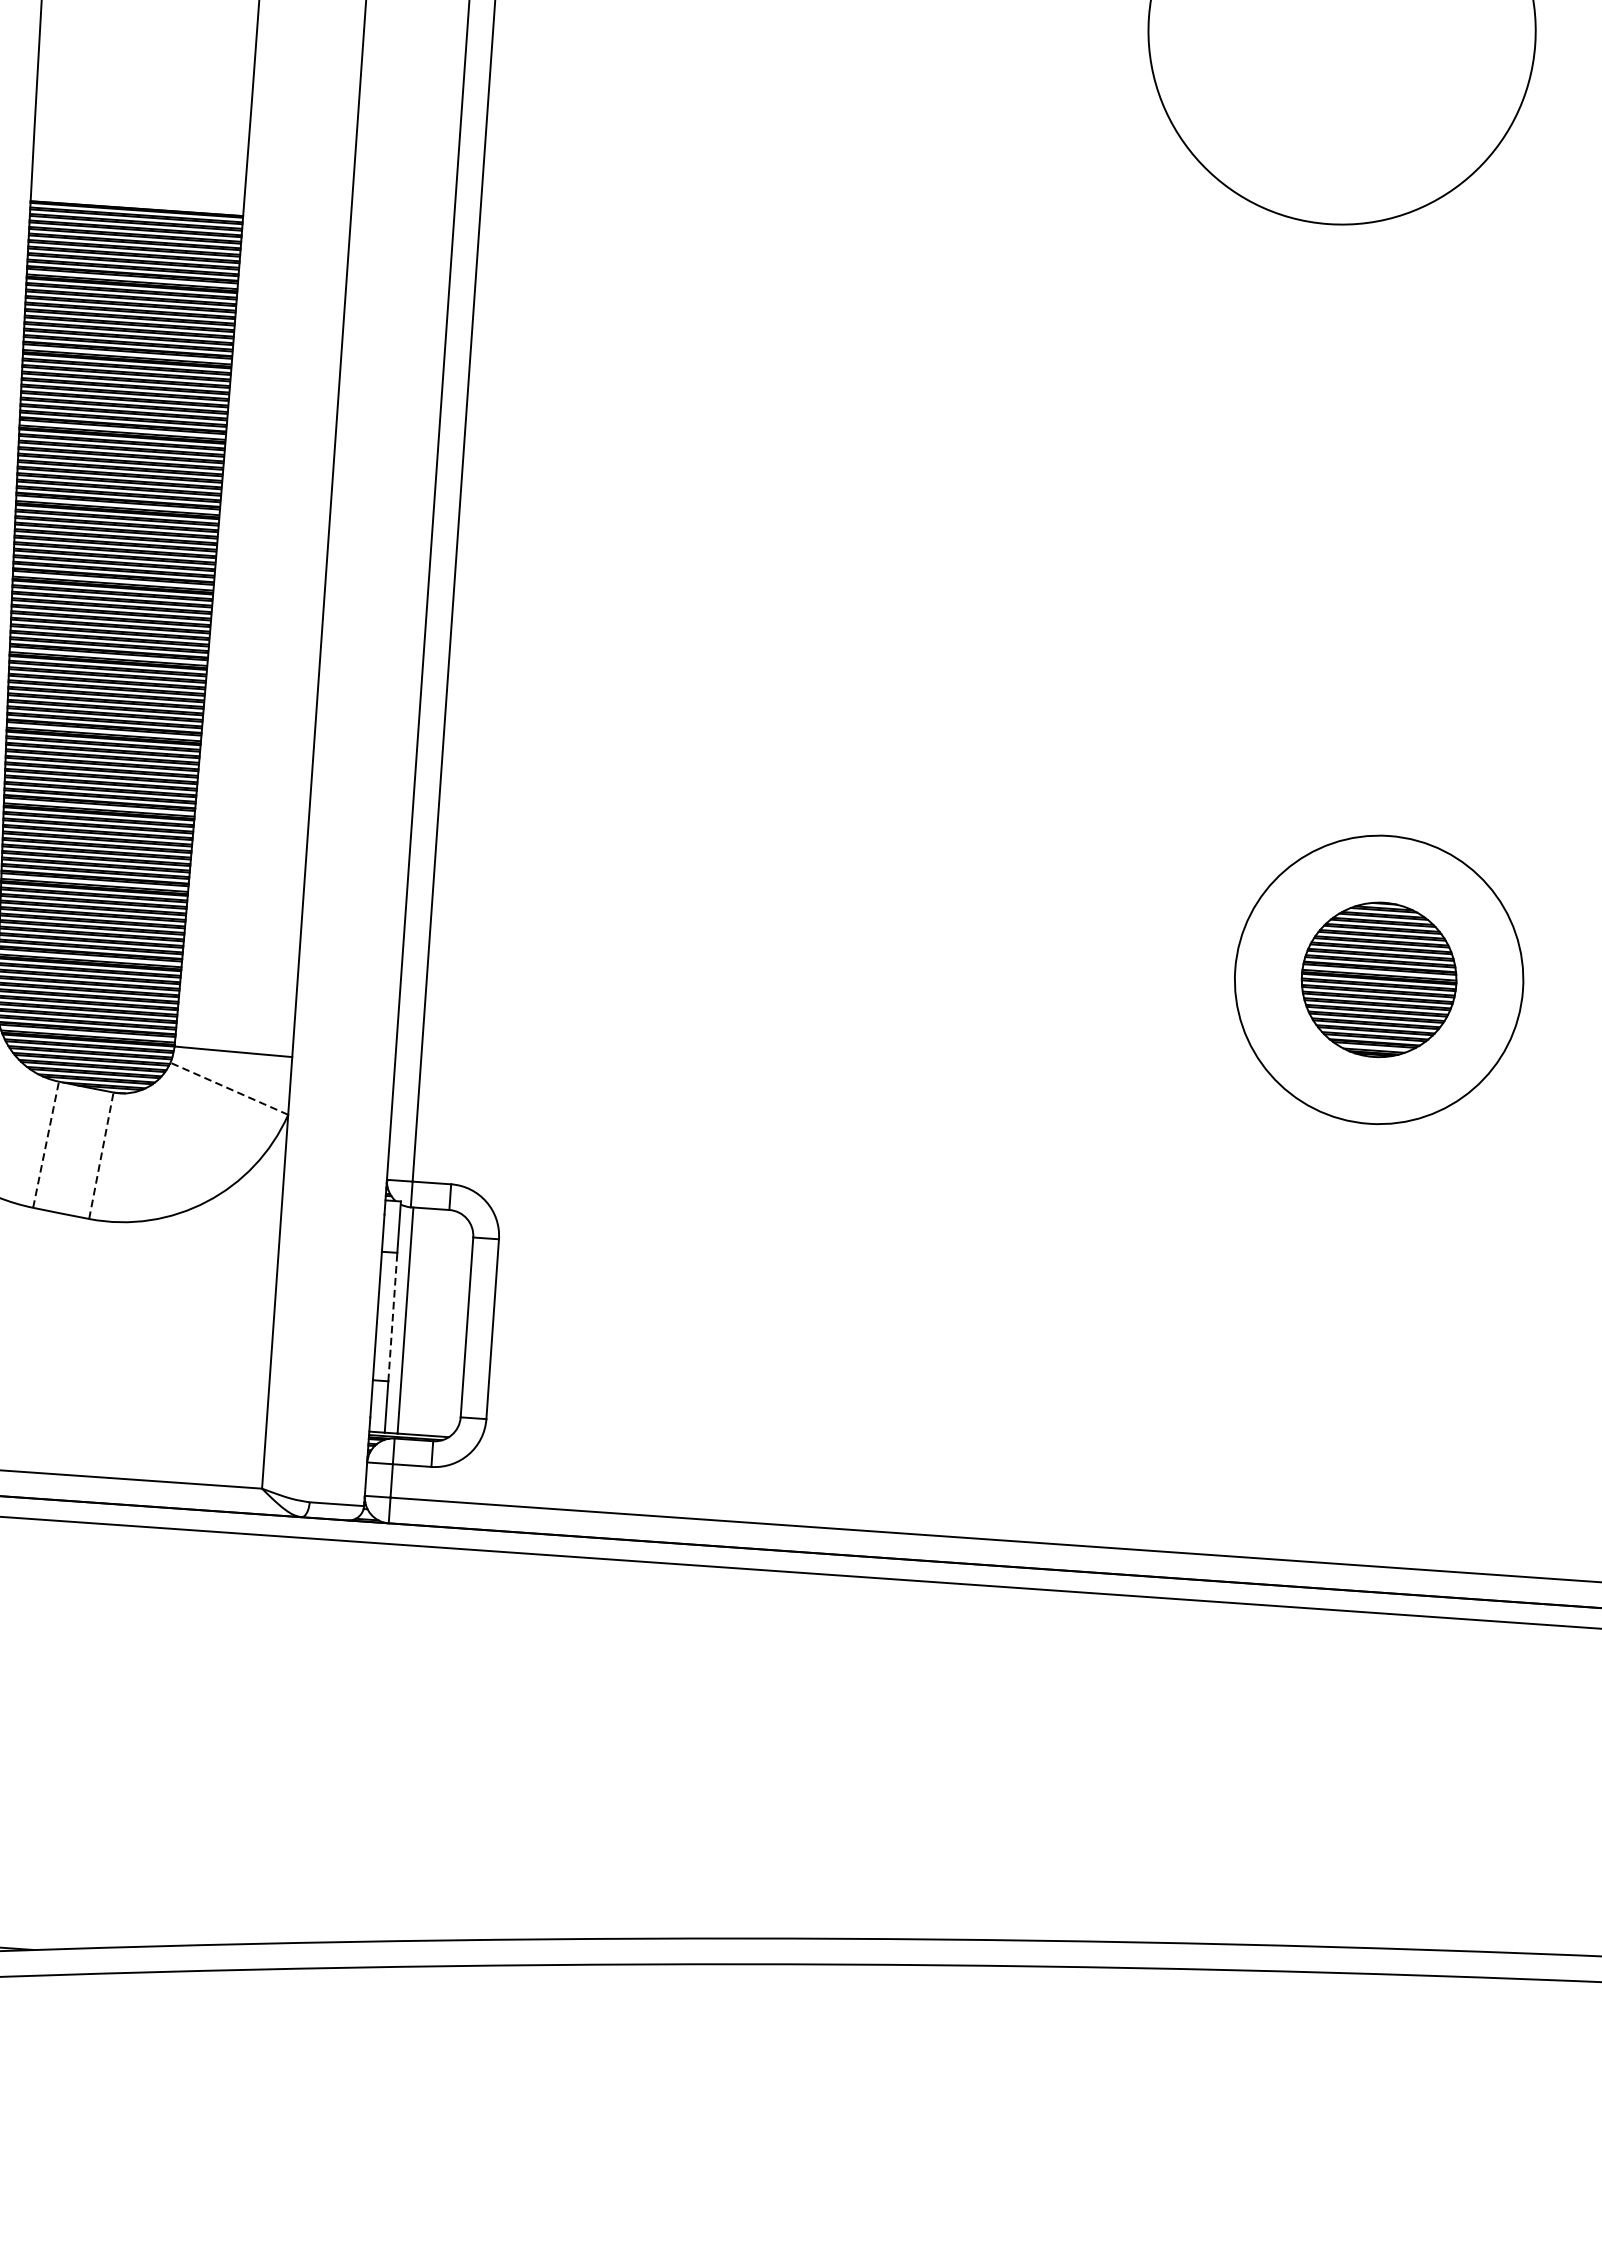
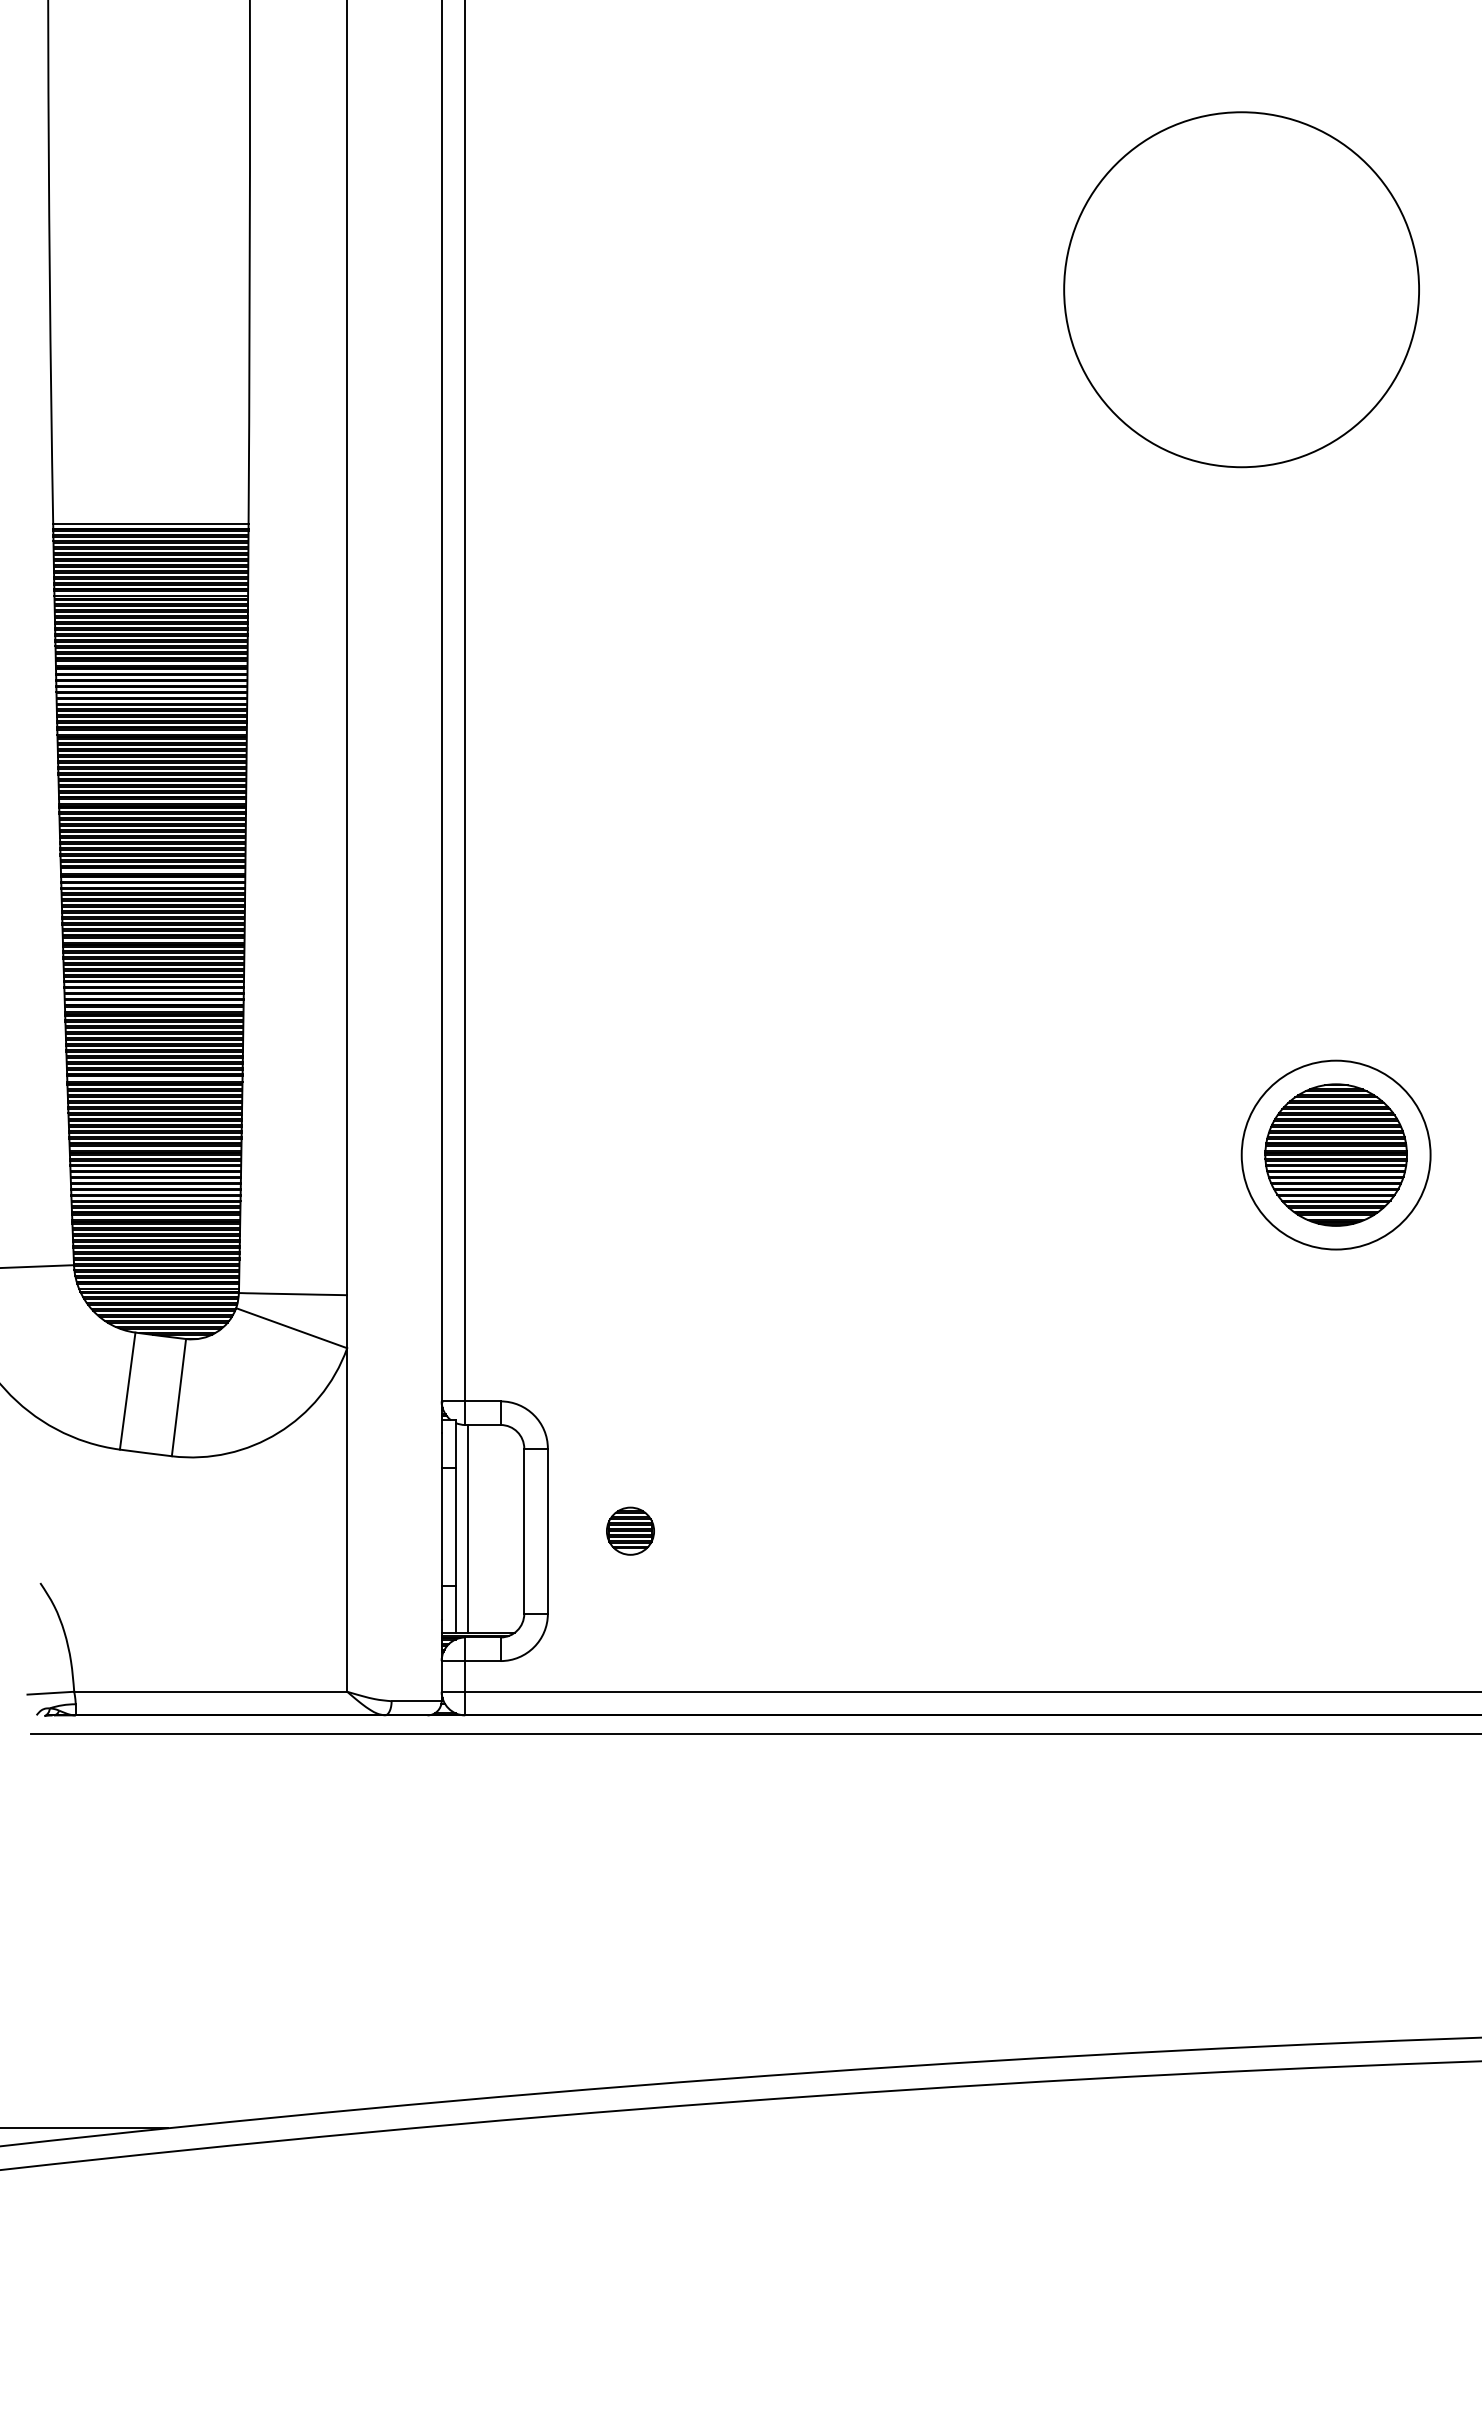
line: (136, 202) -> (150, 523), added
circle: (1378, 979) -> (1335, 1154), size x0.71
line: (229, 1089) -> (291, 1328), dashed -> solid
line: (45, 1144) -> (127, 1390), dashed -> solid
line: (101, 1155) -> (179, 1397), dashed -> solid
line: (392, 1317) -> (455, 1526), dashed -> solid
part: (582, 1334) -> (630, 1530), added

